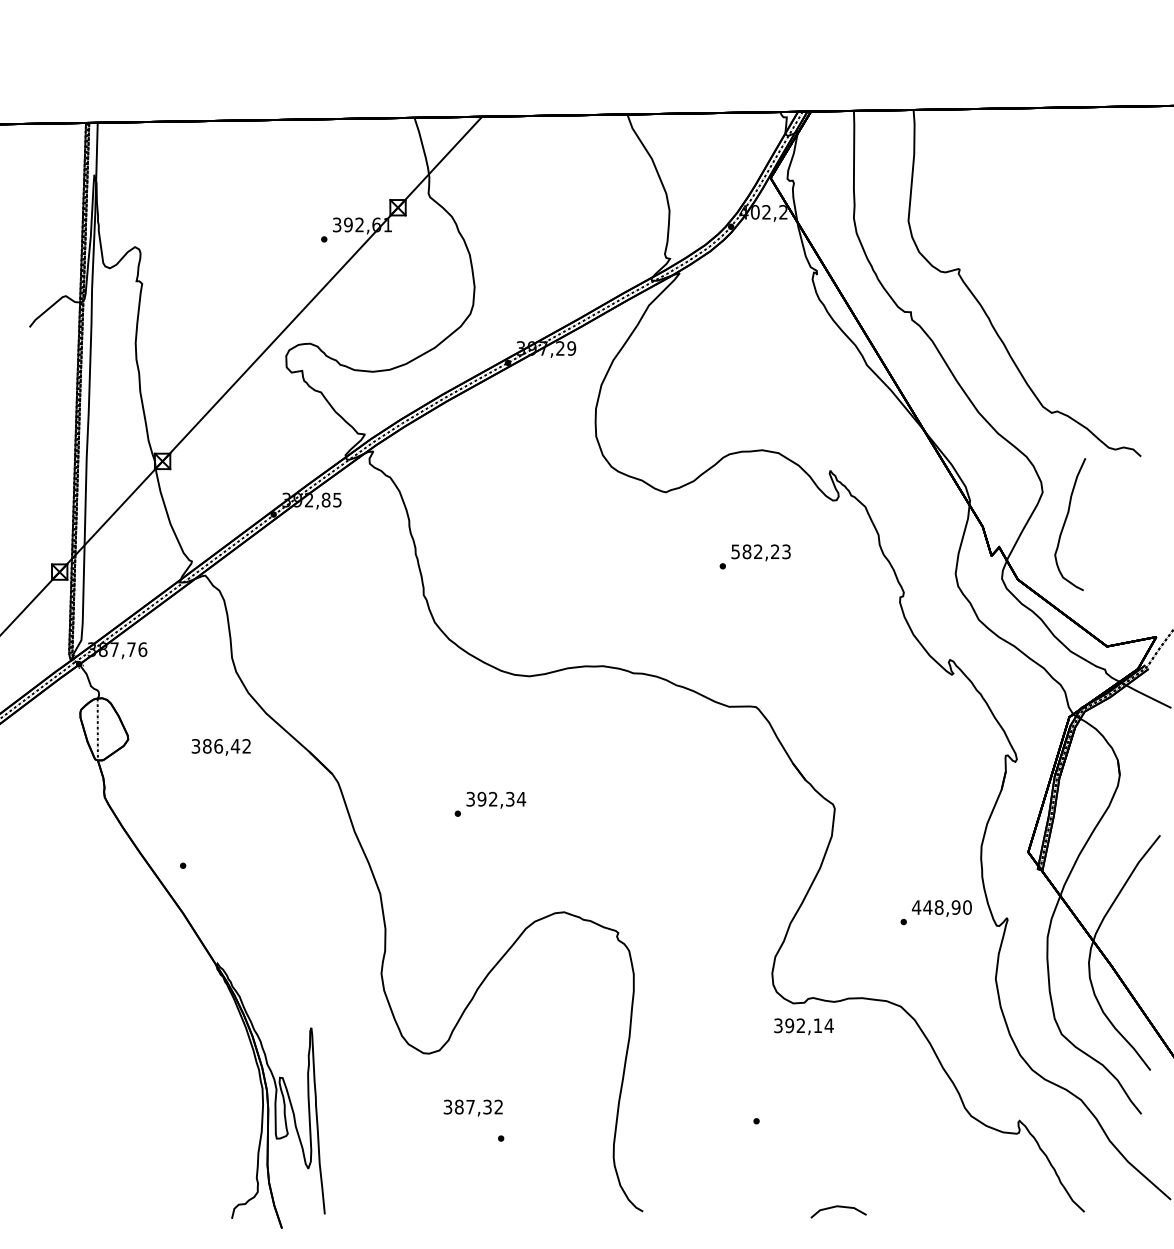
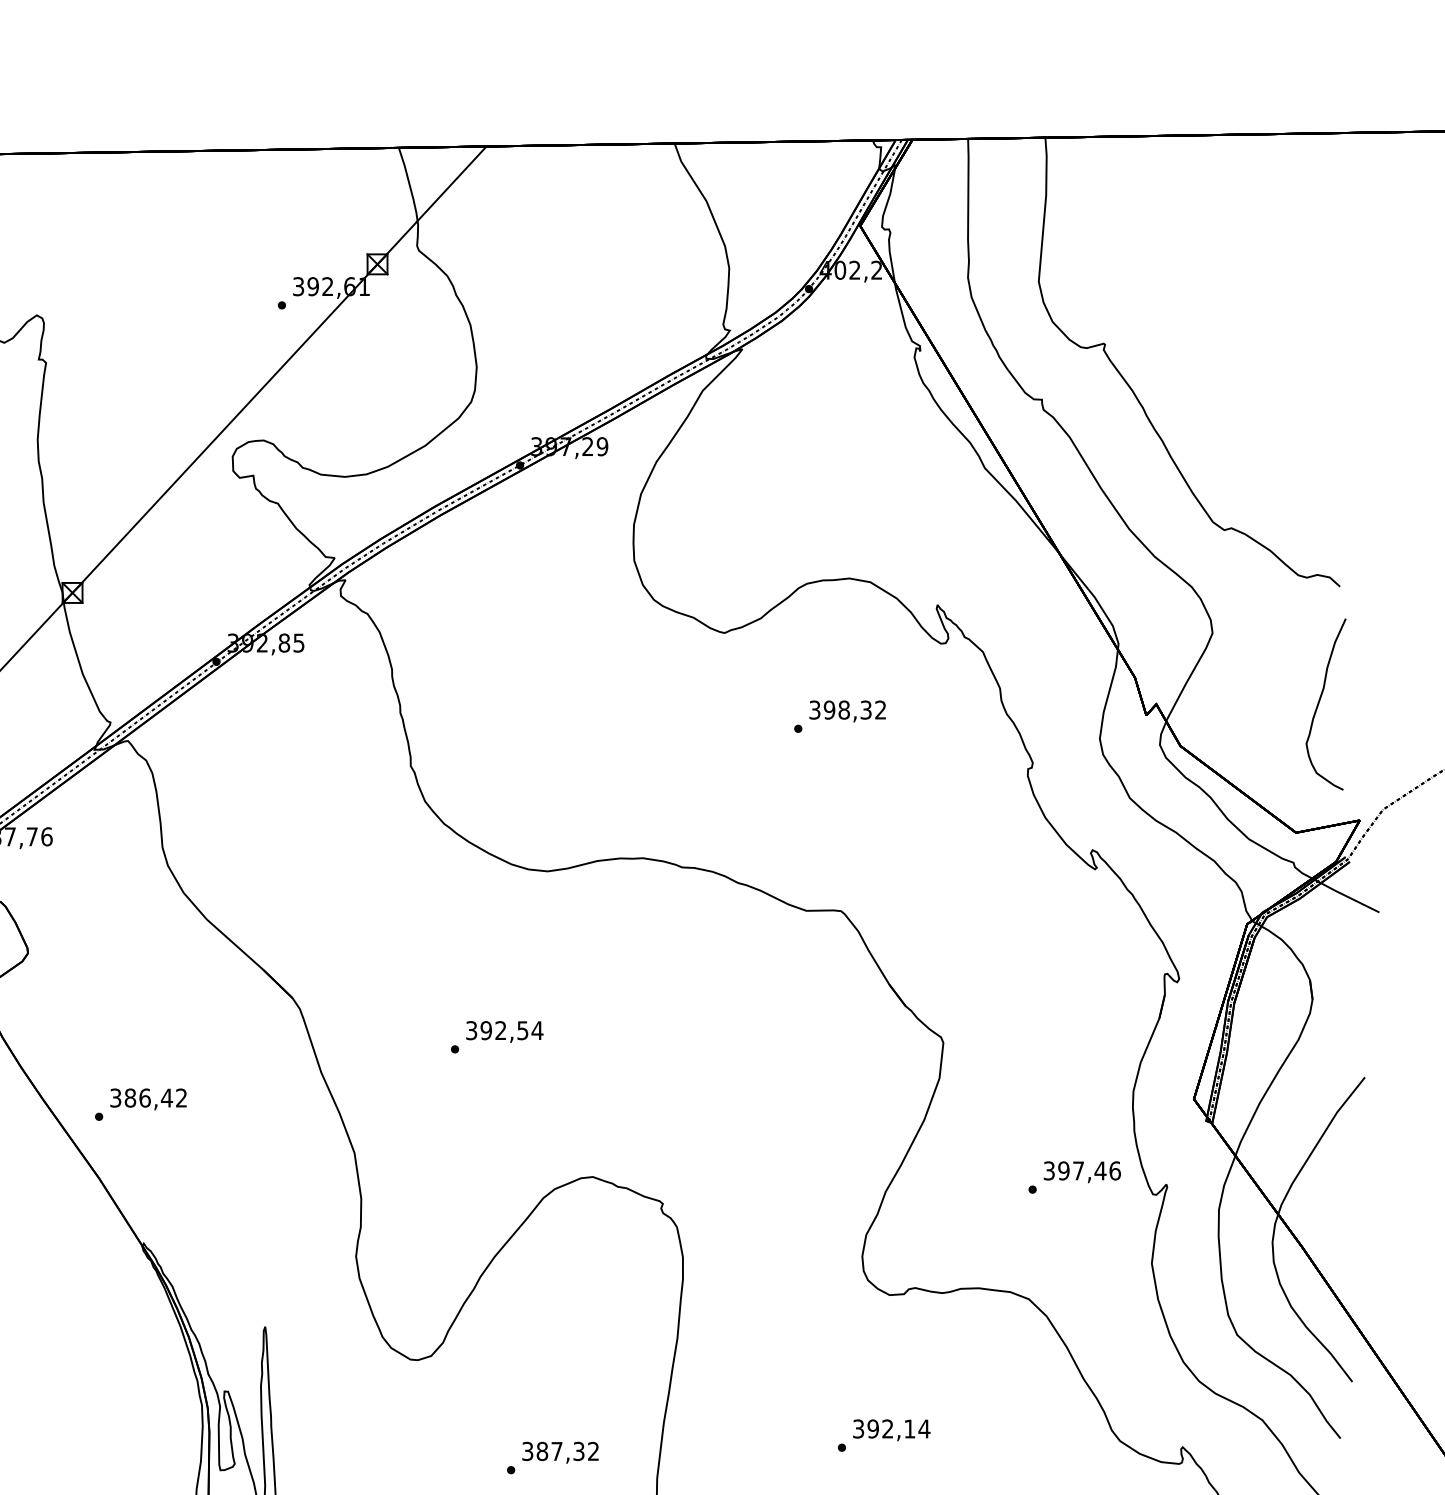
curve: (1066, 521) -> (1321, 700), moved
text: (760, 551) -> (847, 709), 582,23 -> 398,32
text: (220, 747) -> (147, 1099), moved
text: (510, 798) -> (523, 1029), 392,34 -> 392,54
text: (941, 907) -> (1081, 1170), 448,90 -> 397,46
text: (803, 1026) -> (891, 1429), moved
text: (472, 1107) -> (559, 1451), moved

